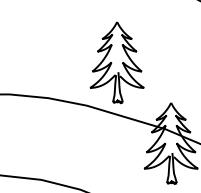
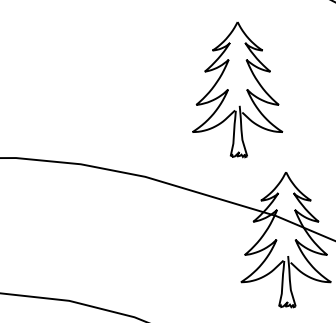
part: (116, 62) -> (236, 89), moved

